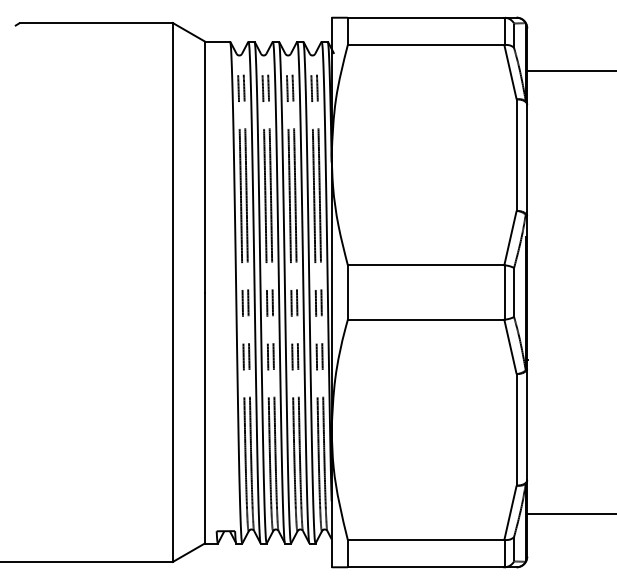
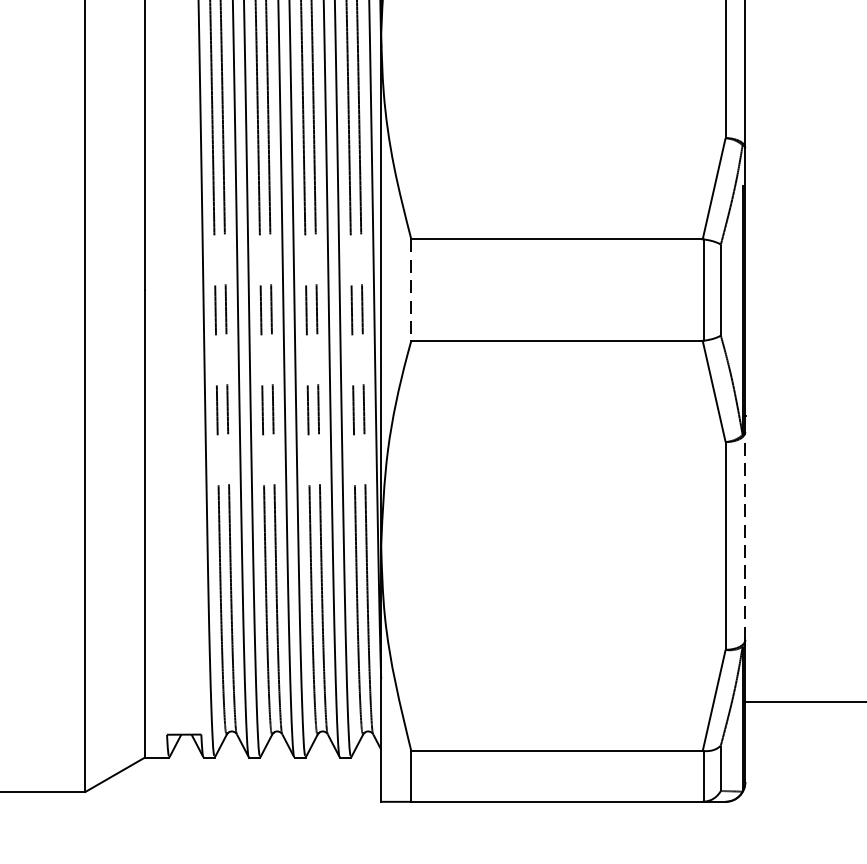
line: (347, 293) -> (410, 291), solid -> dashed
line: (527, 424) -> (745, 535), solid -> dashed

